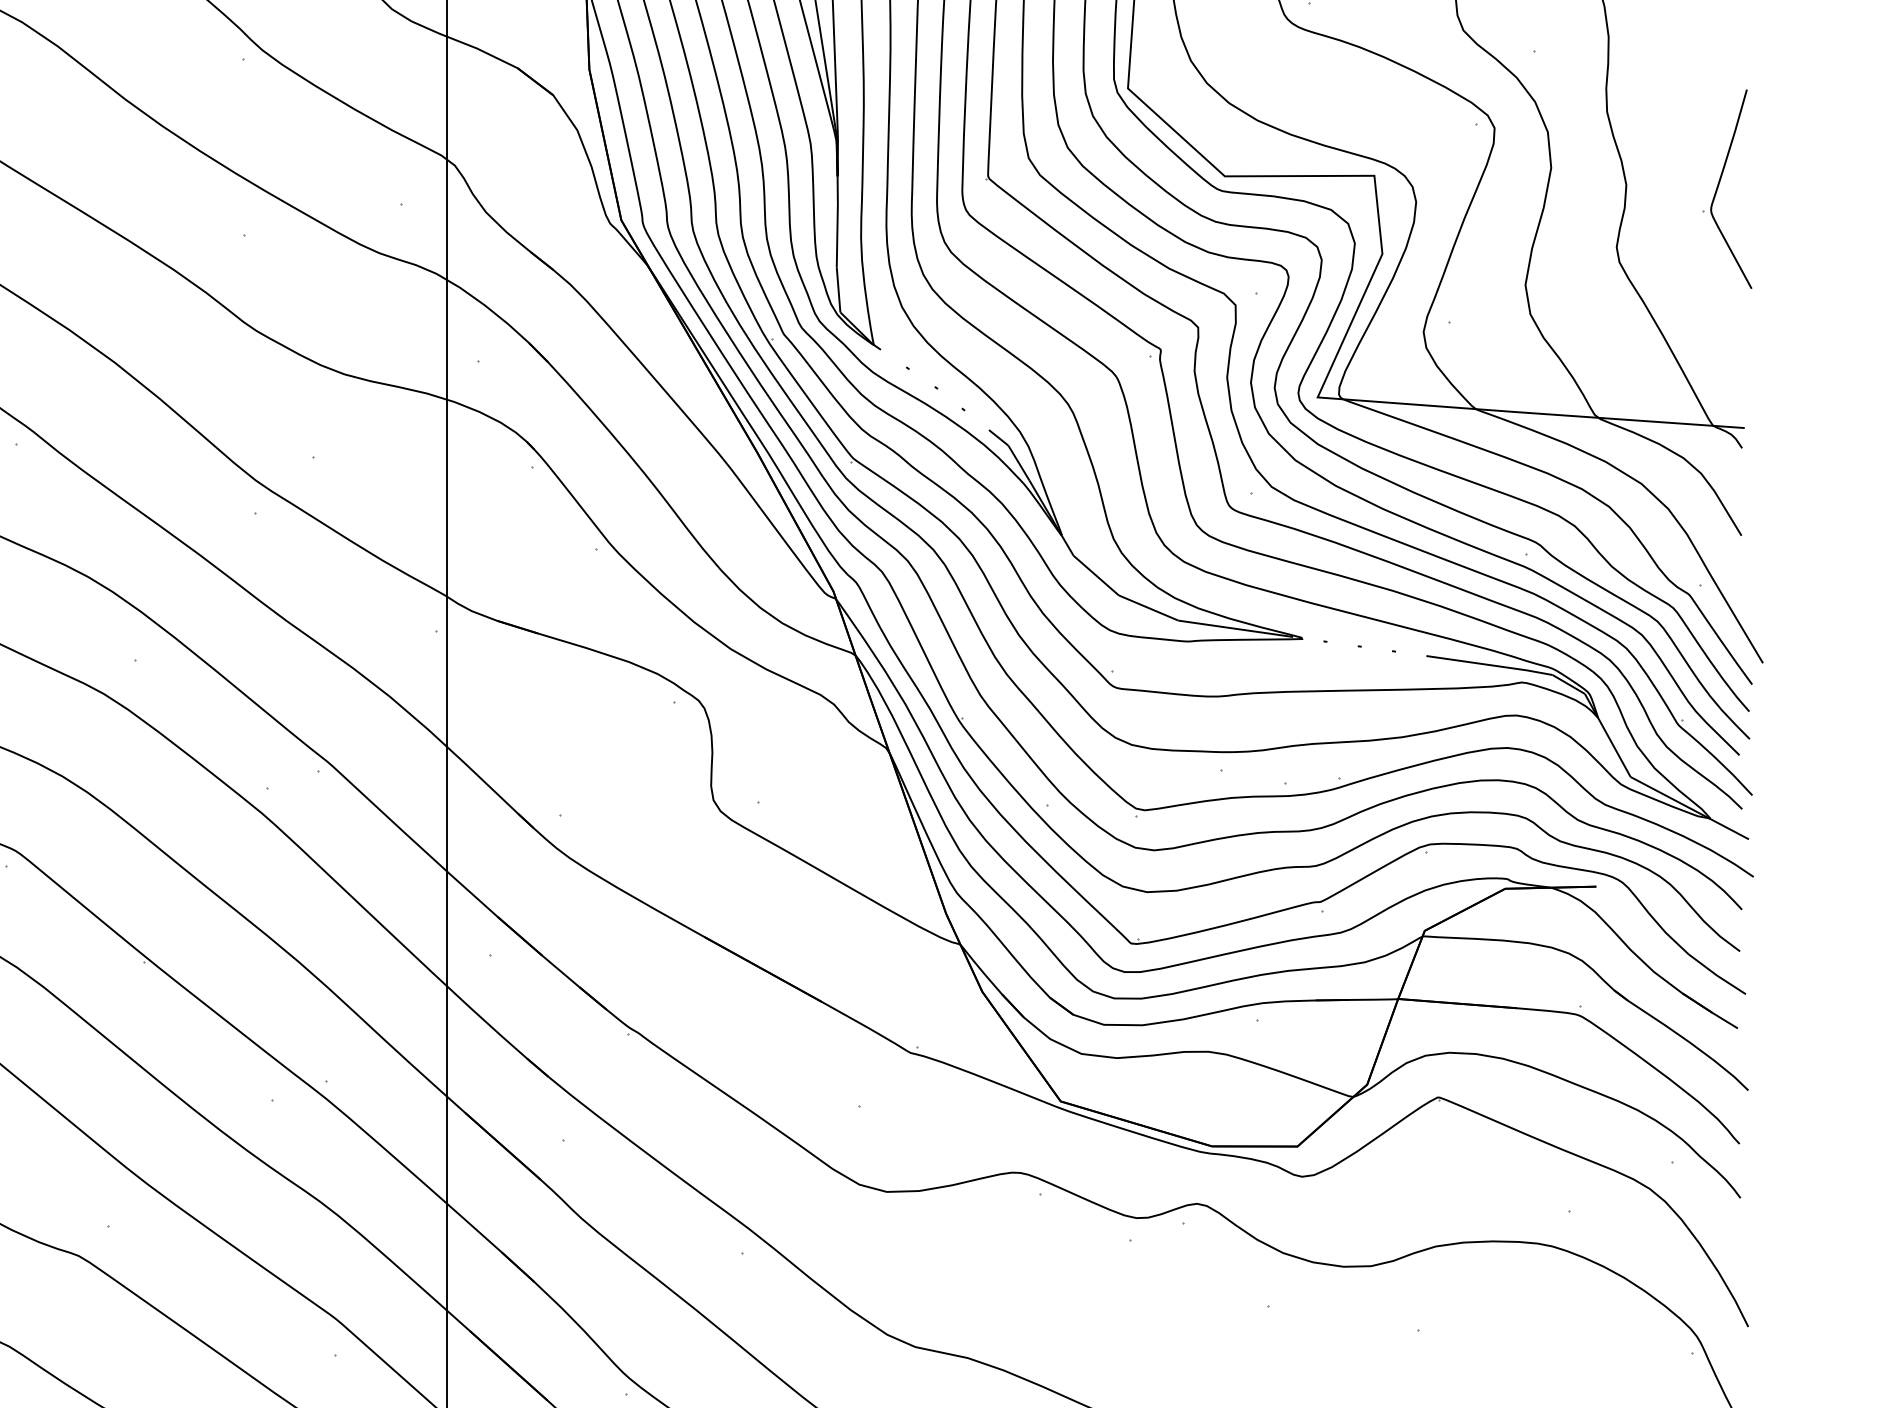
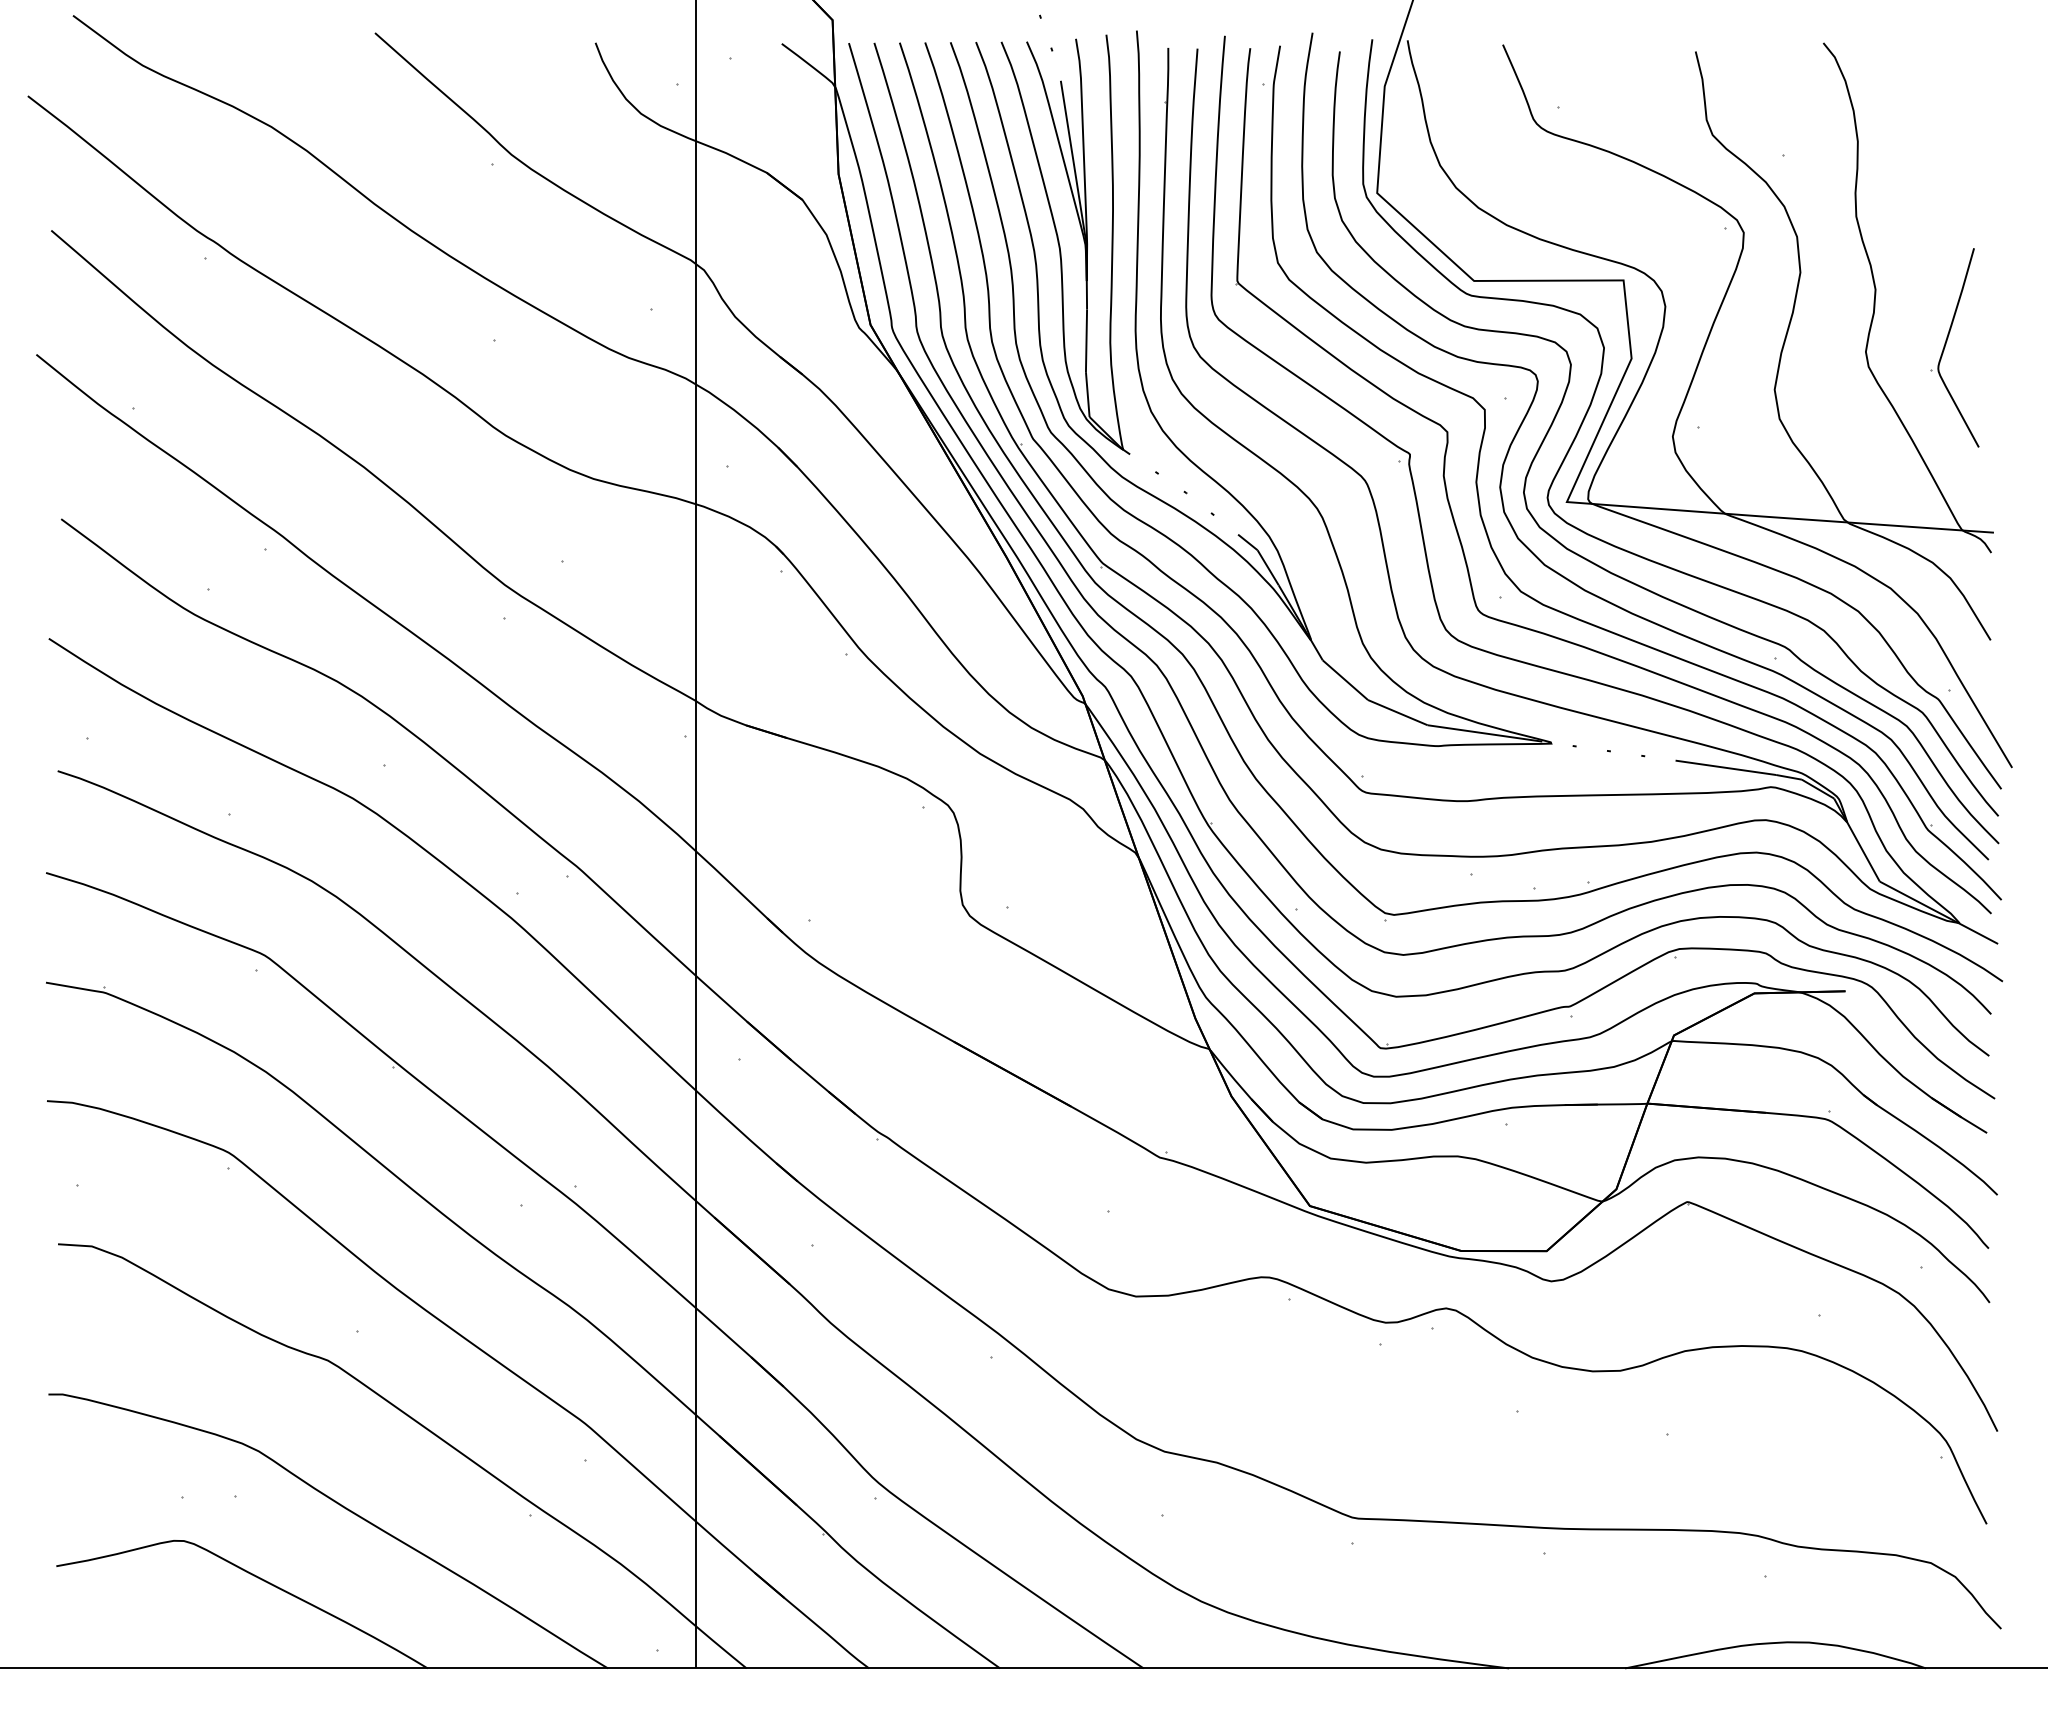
part: (1719, 185) -> (1946, 344), moved

